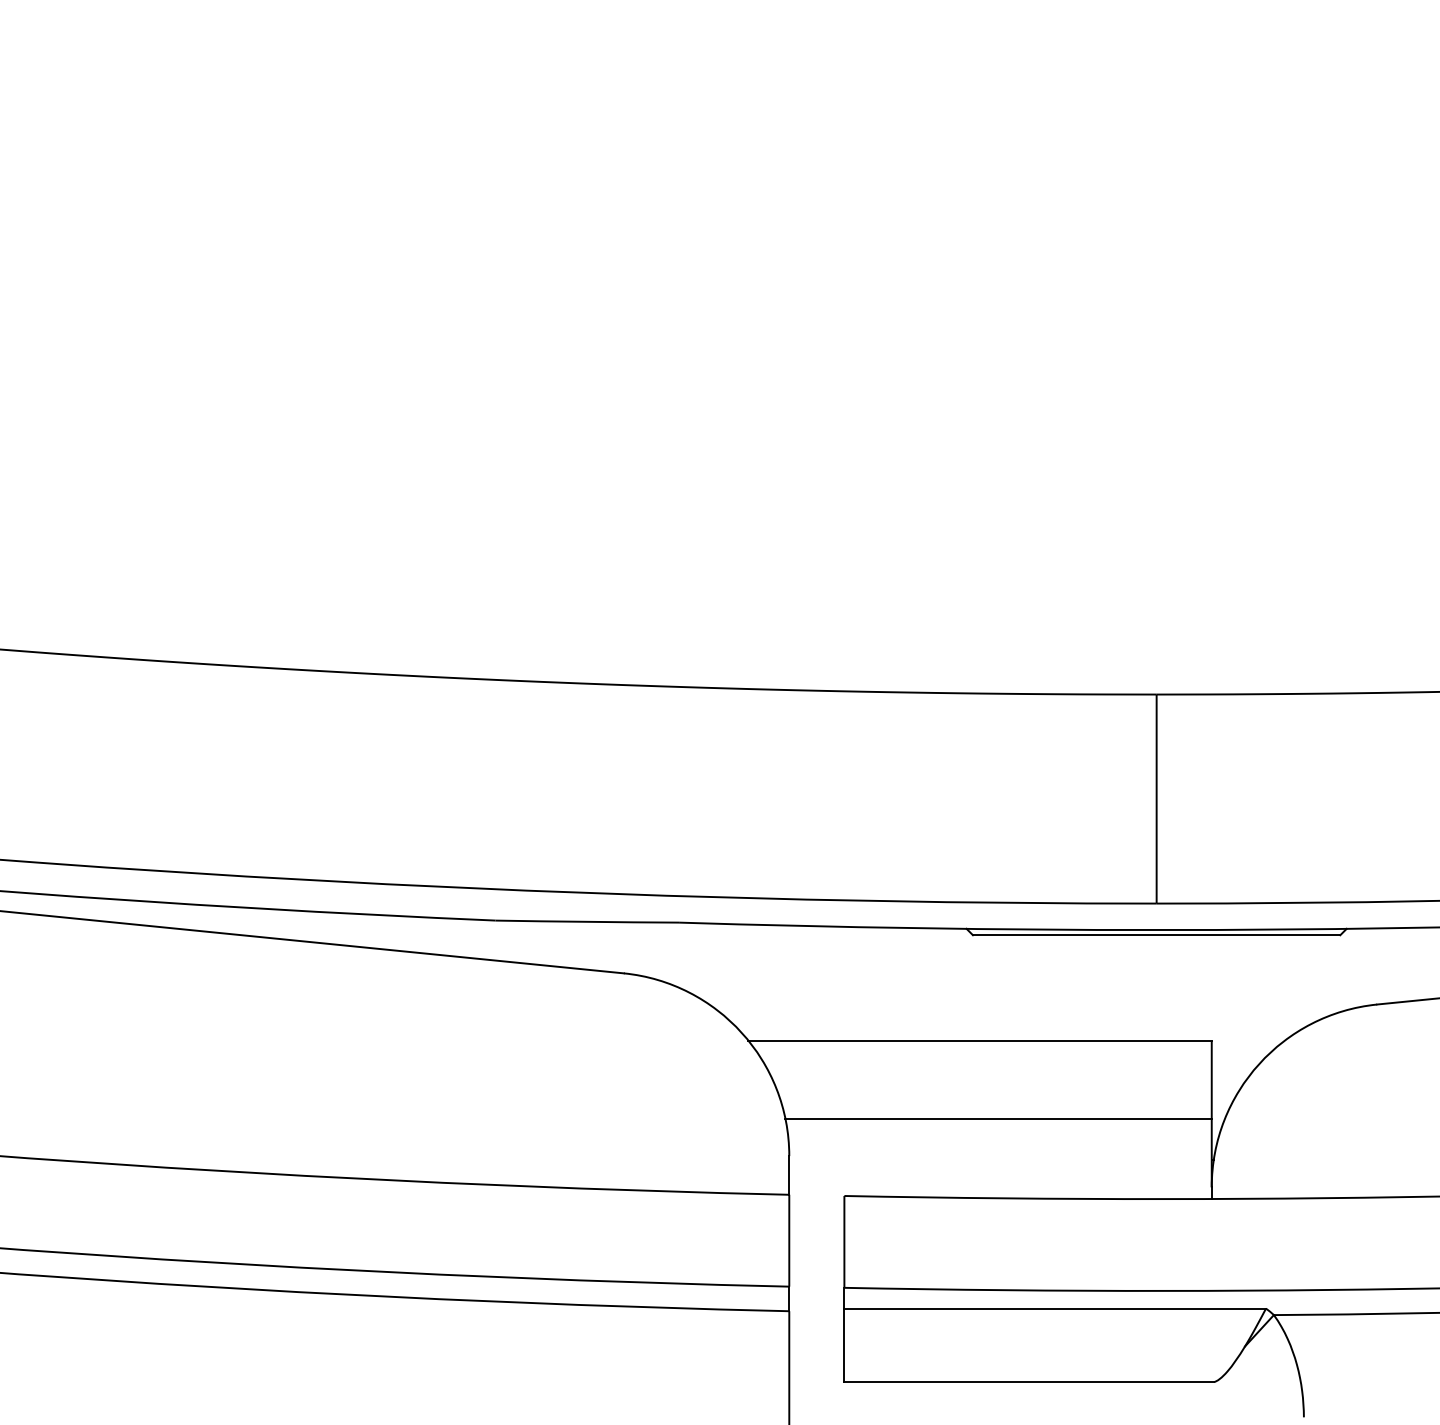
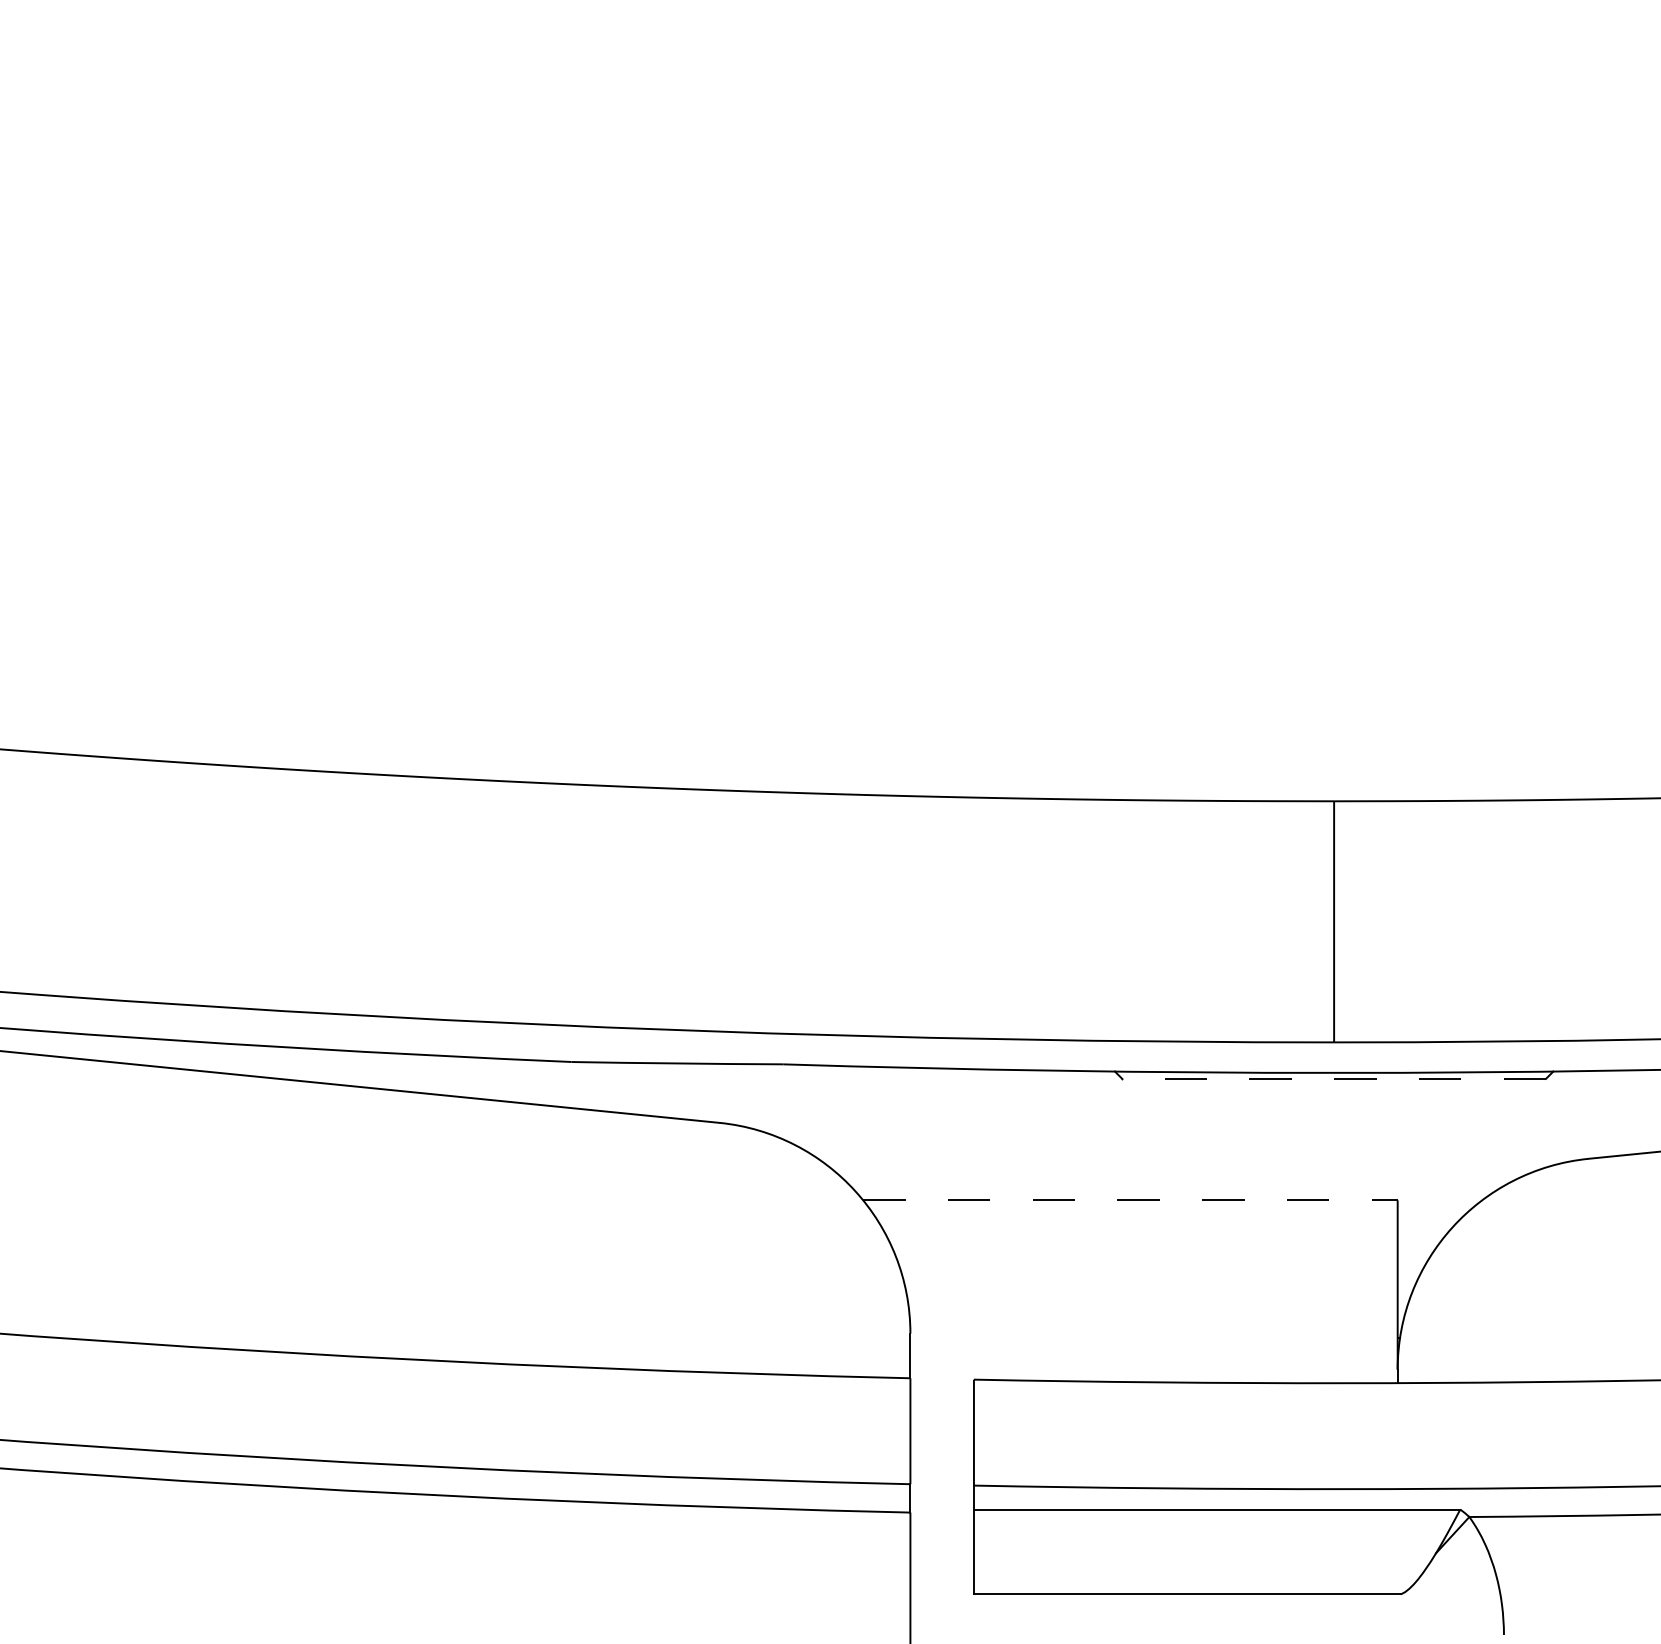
line: (1156, 935) -> (1333, 1079), solid -> dashed
line: (980, 1040) -> (1130, 1200), solid -> dashed
line: (998, 1118) -> (1151, 1290), removed

